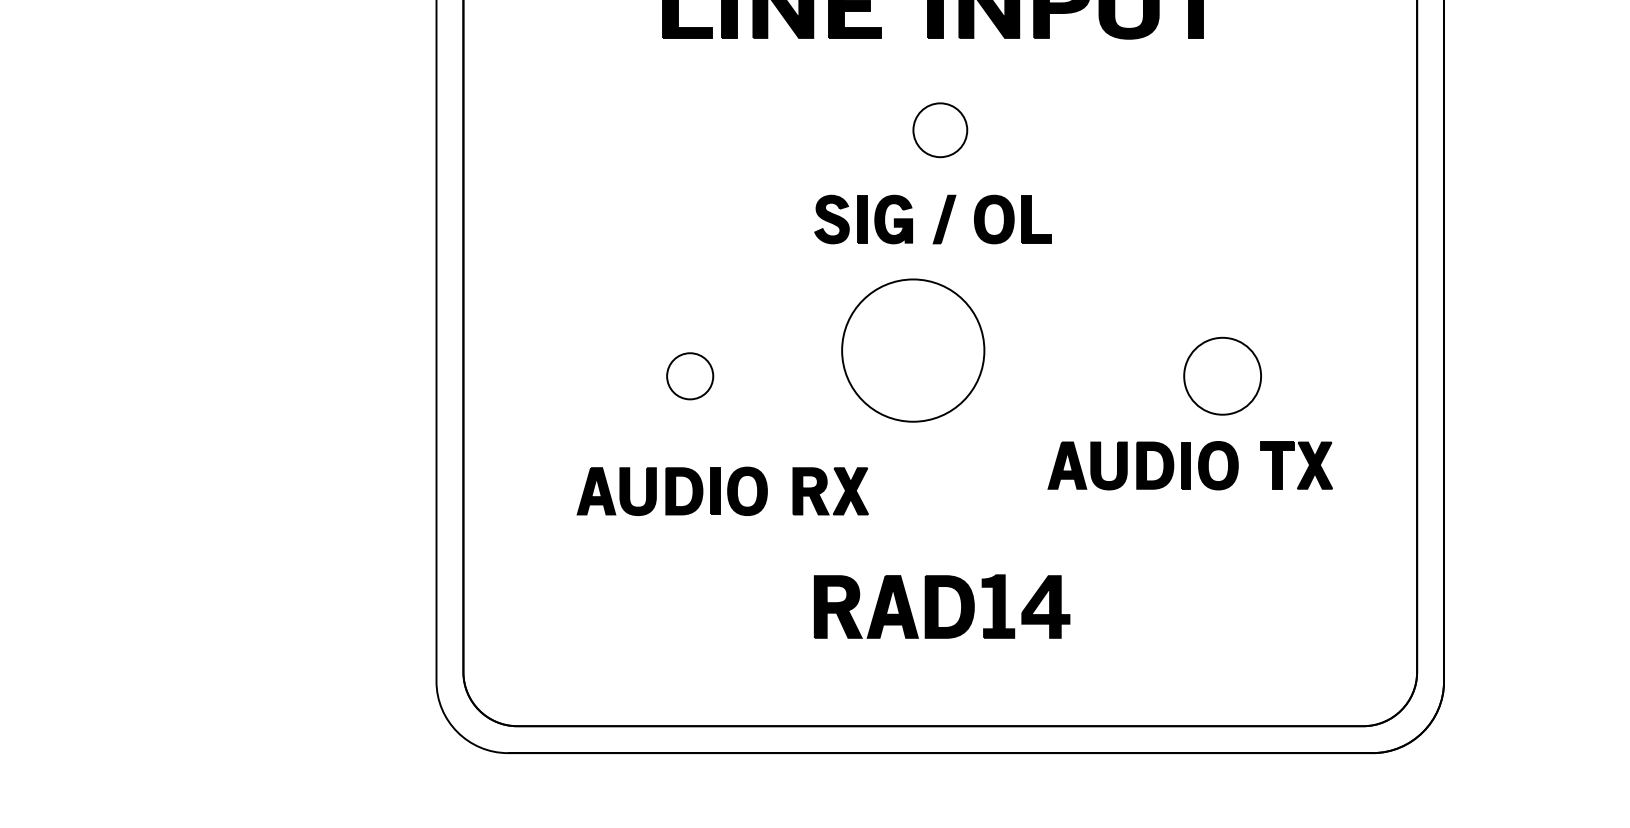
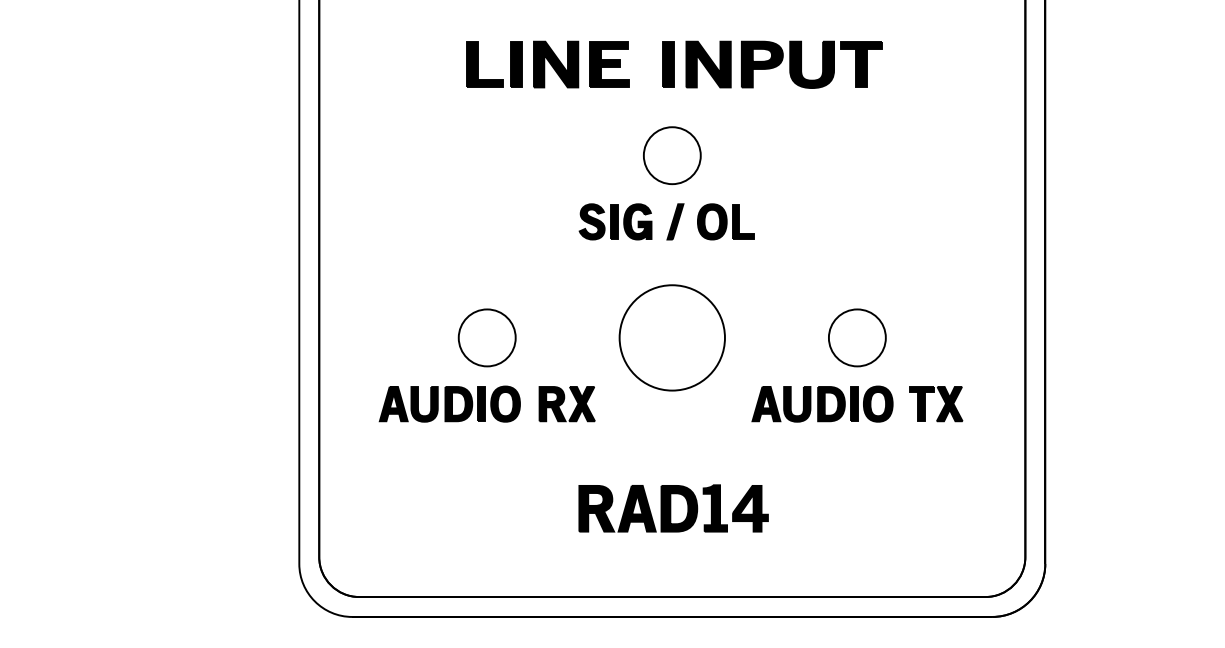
part: (940, 129) -> (672, 155), size x1.43
part: (912, 350) -> (671, 337), moved
part: (689, 375) -> (486, 337), size x1.67
part: (1222, 375) -> (857, 337), moved
part: (721, 490) -> (486, 403), moved

